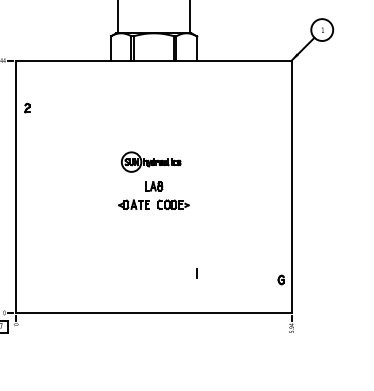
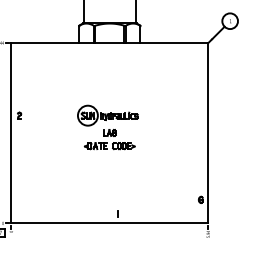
part: (27, 107) -> (19, 115), moved
part: (150, 161) -> (107, 115), size x1.43
line: (196, 273) -> (117, 213), moved

